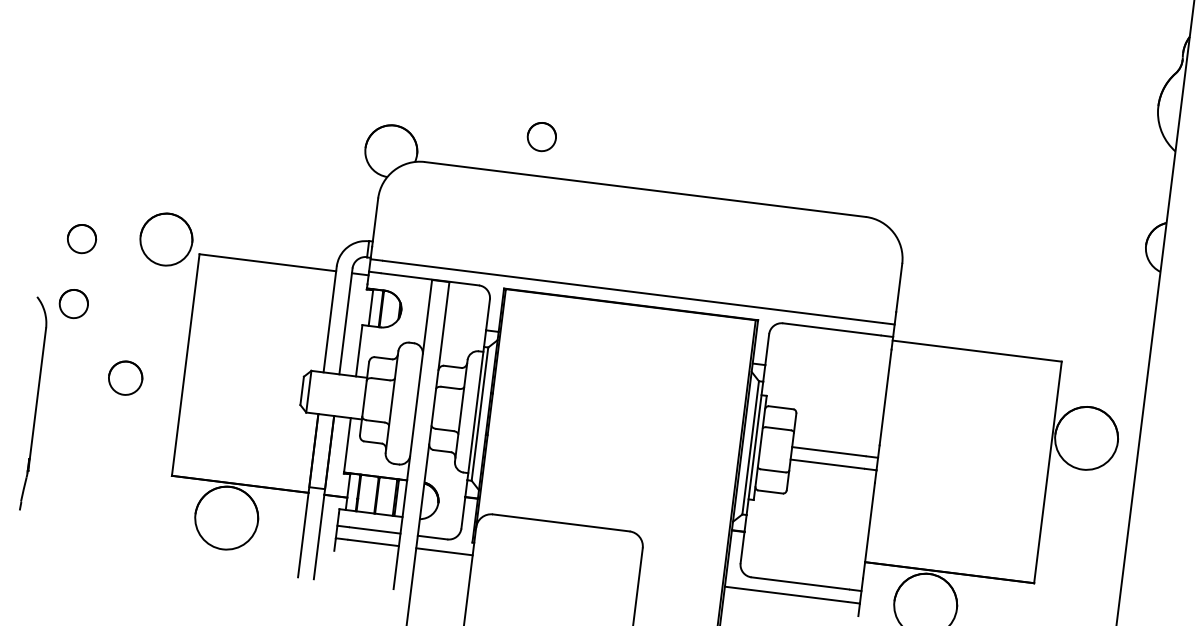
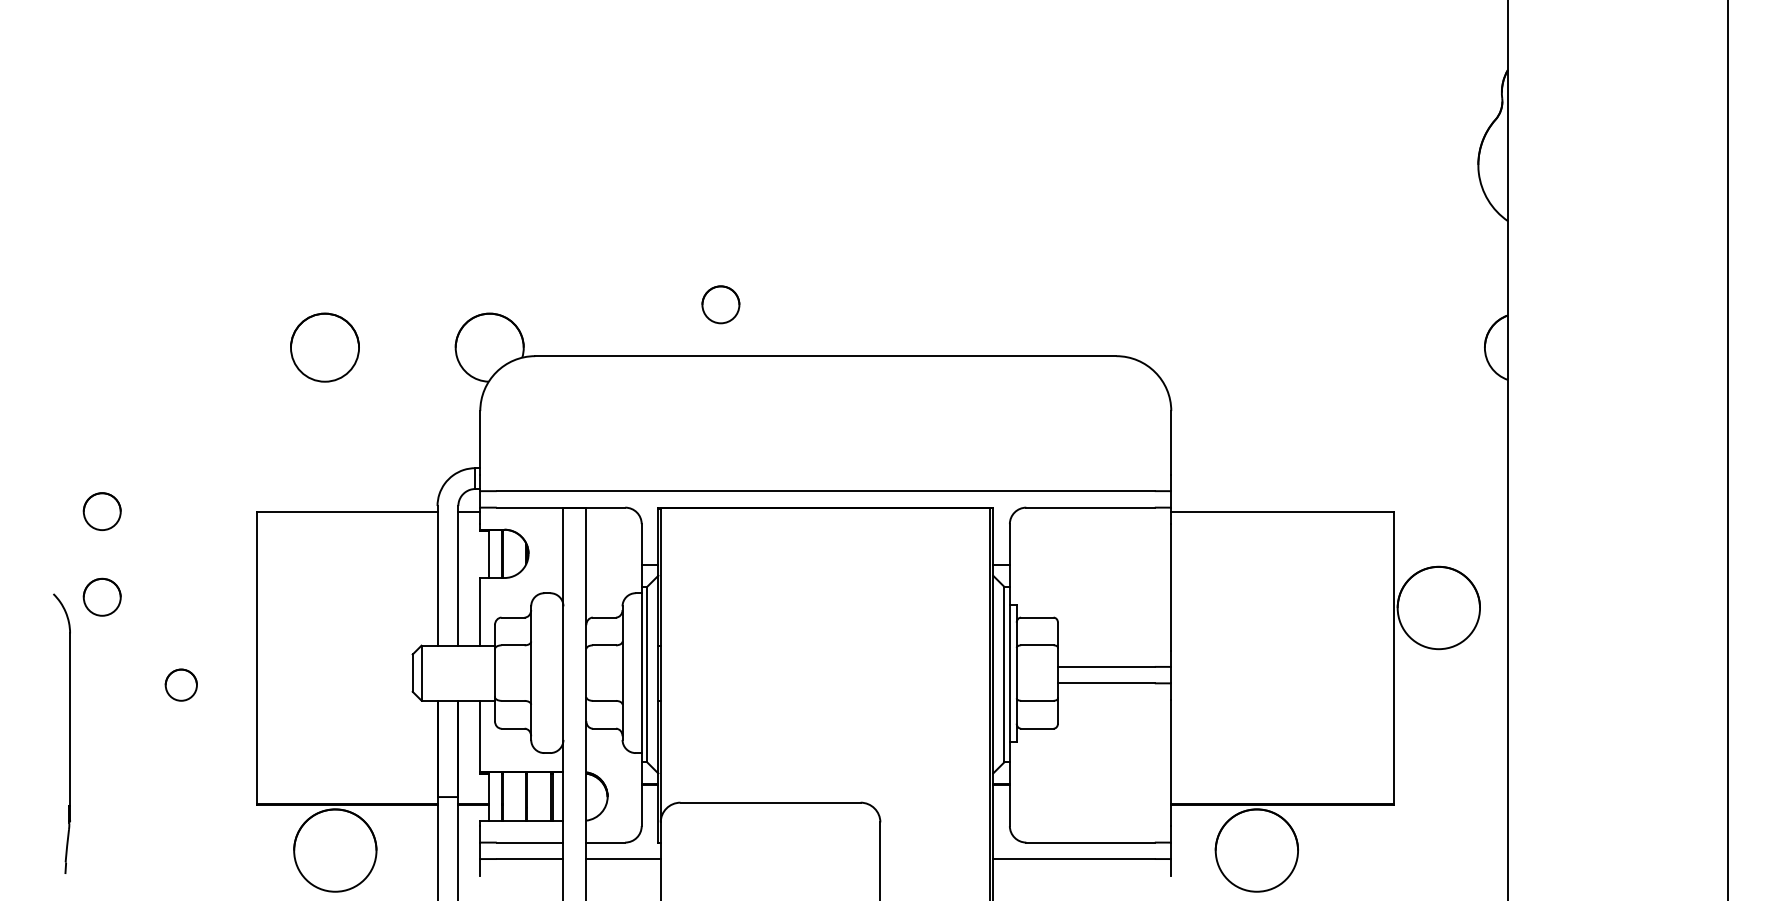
part: (541, 136) -> (720, 304), moved
part: (166, 239) -> (324, 347), moved
part: (124, 377) -> (180, 684), size x0.71

